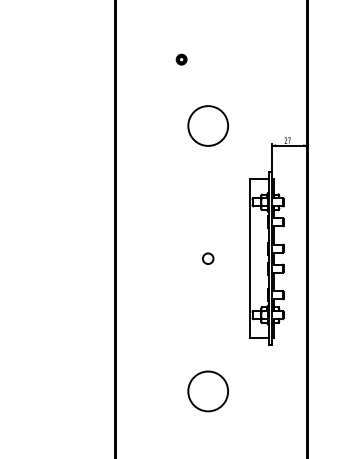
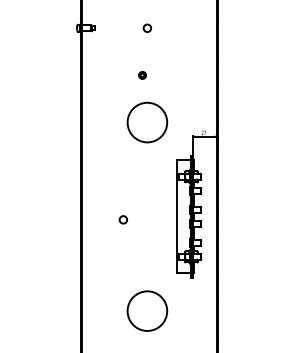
part: (181, 59) -> (142, 75), moved
circle: (208, 125) -> (147, 122), size x1.4
circle: (206, 258) -> (122, 219), moved
circle: (208, 391) -> (147, 311), size x1.4

